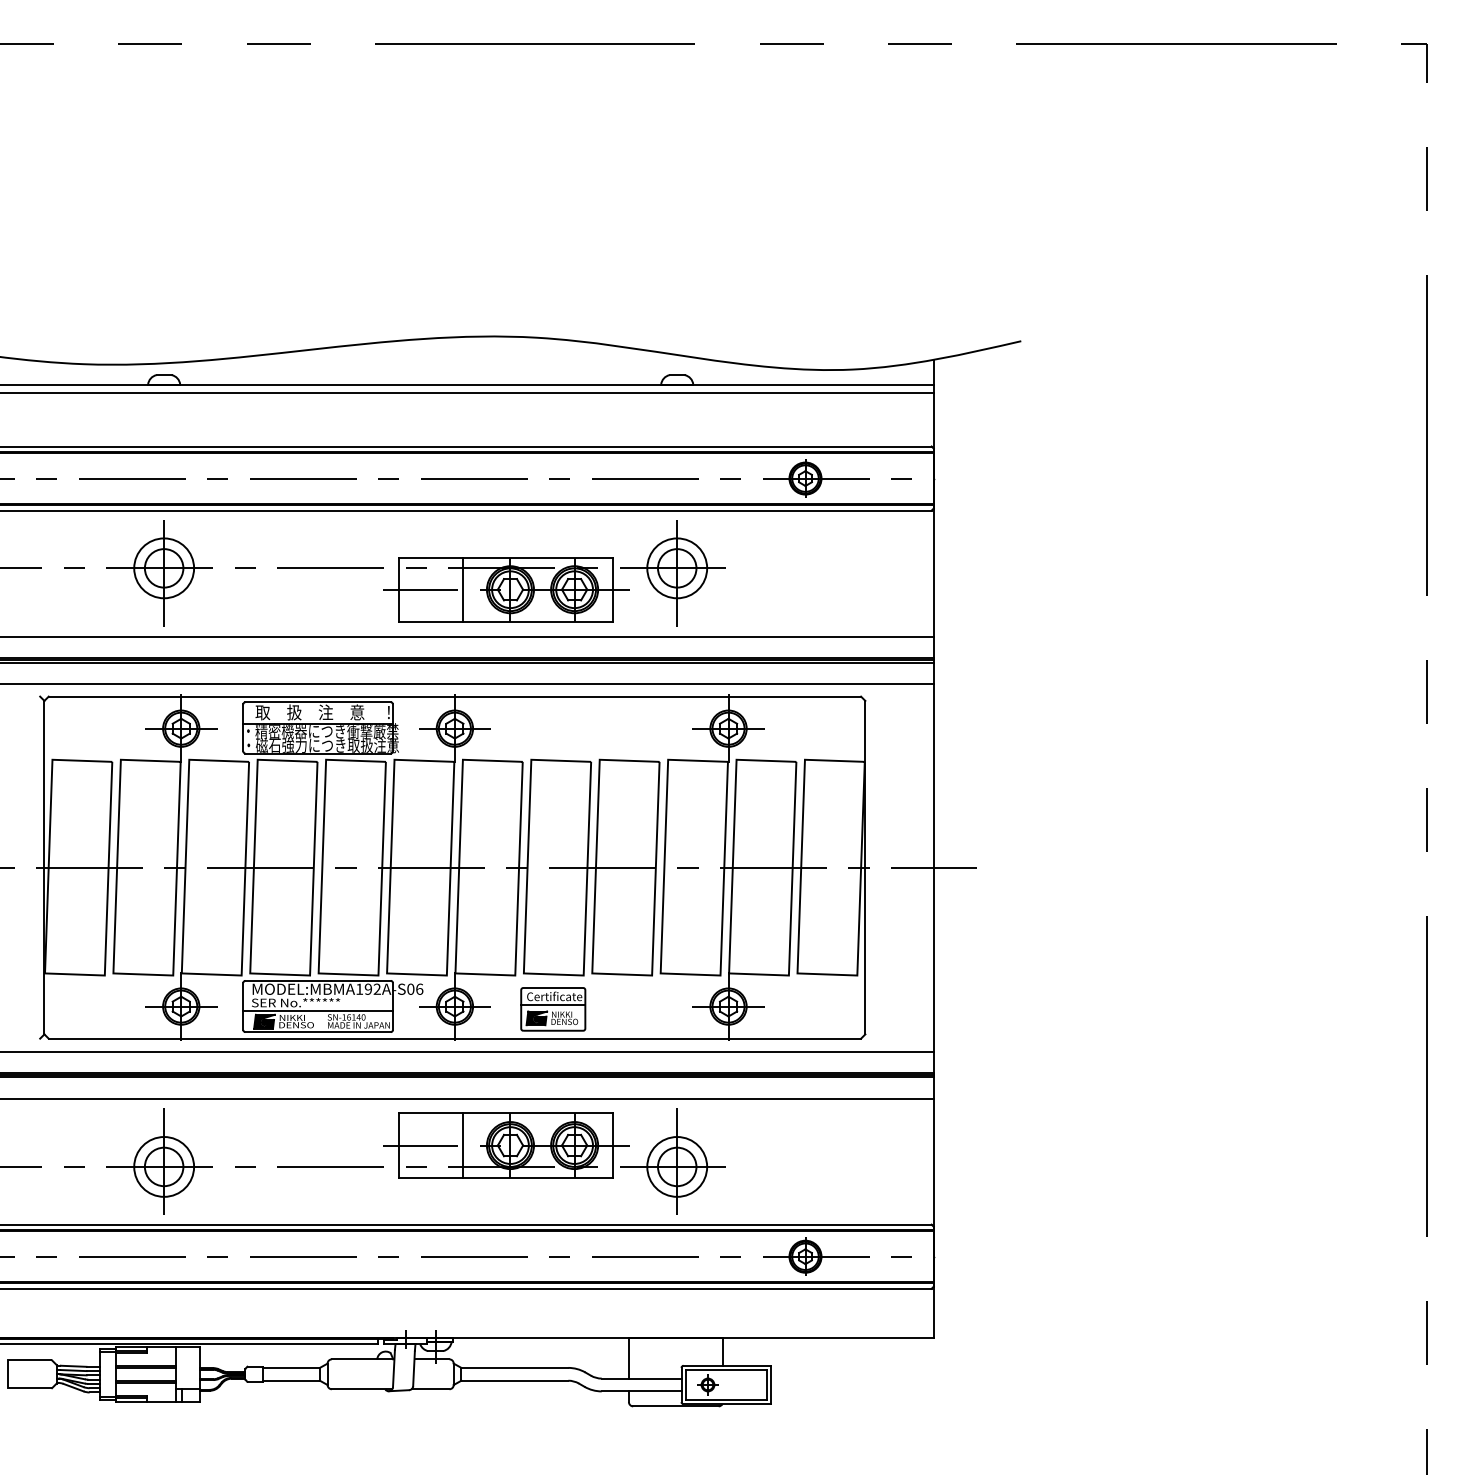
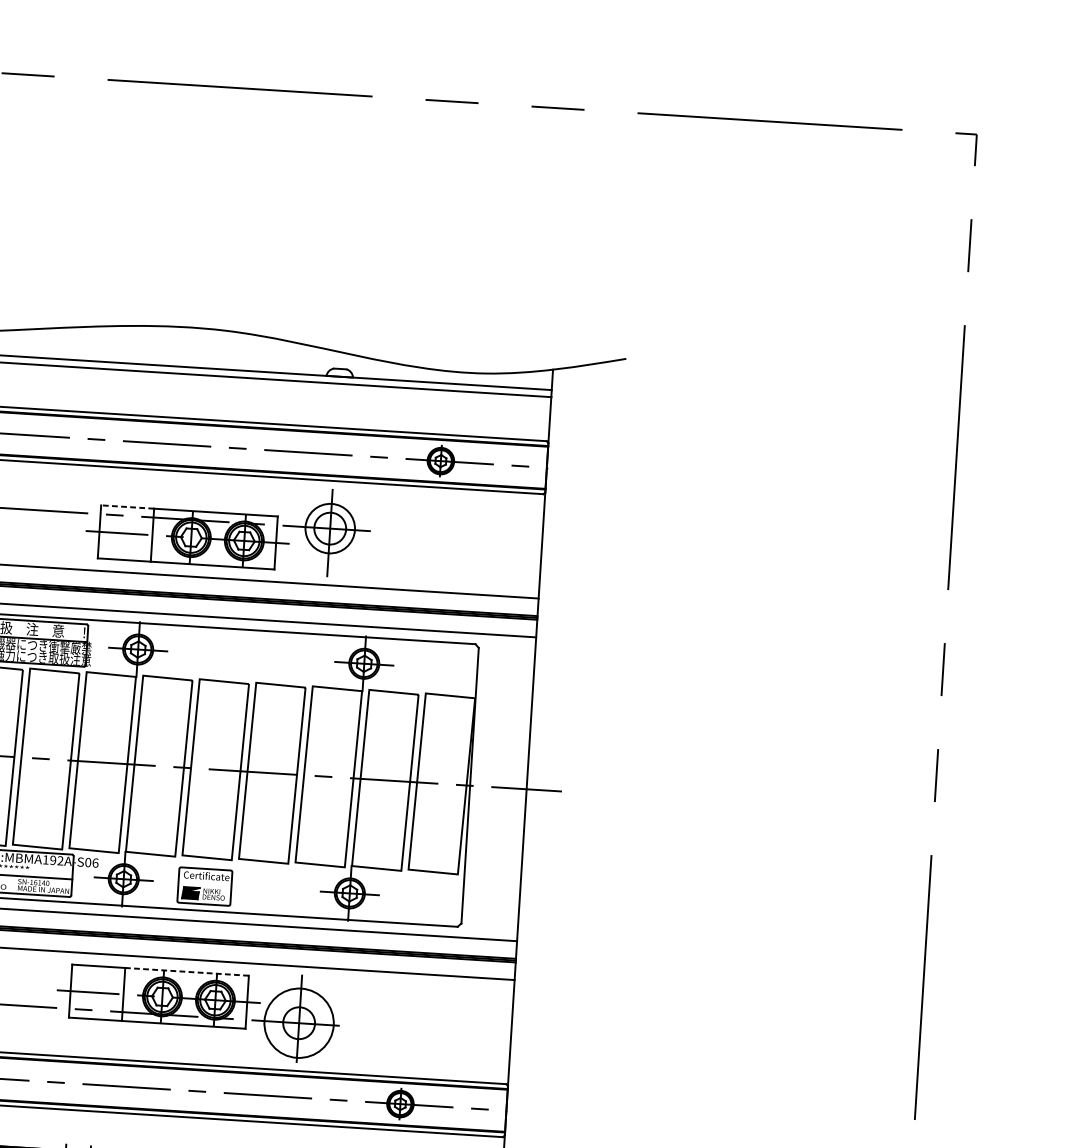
line: (430, 557) -> (126, 506), solid -> dashed
line: (553, 1005) -> (205, 883), removed
line: (538, 1113) -> (187, 971), solid -> dashed
circle: (677, 1166) -> (299, 1022), size x1.4

